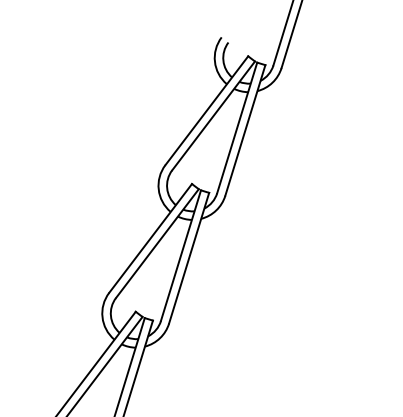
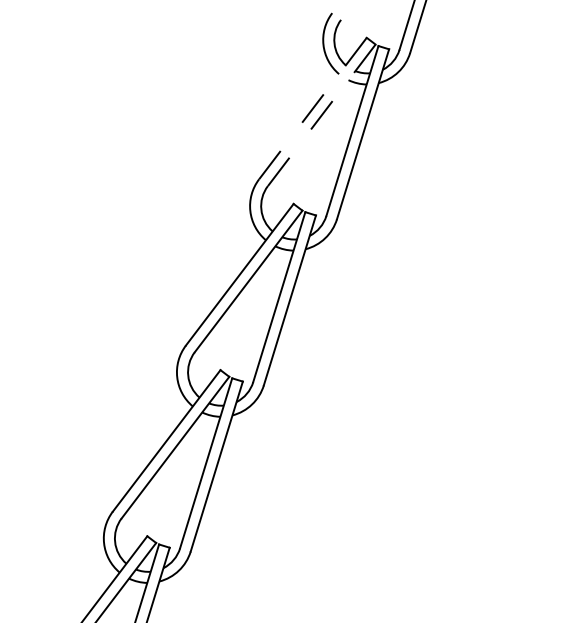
line: (206, 110) -> (312, 108), solid -> dashed
line: (213, 116) -> (321, 115), solid -> dashed

